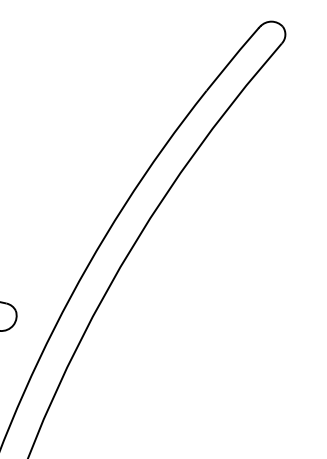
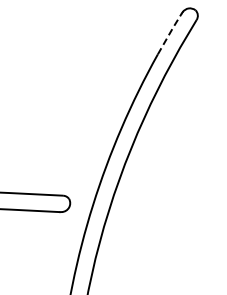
line: (234, 57) -> (170, 32), solid -> dashed

